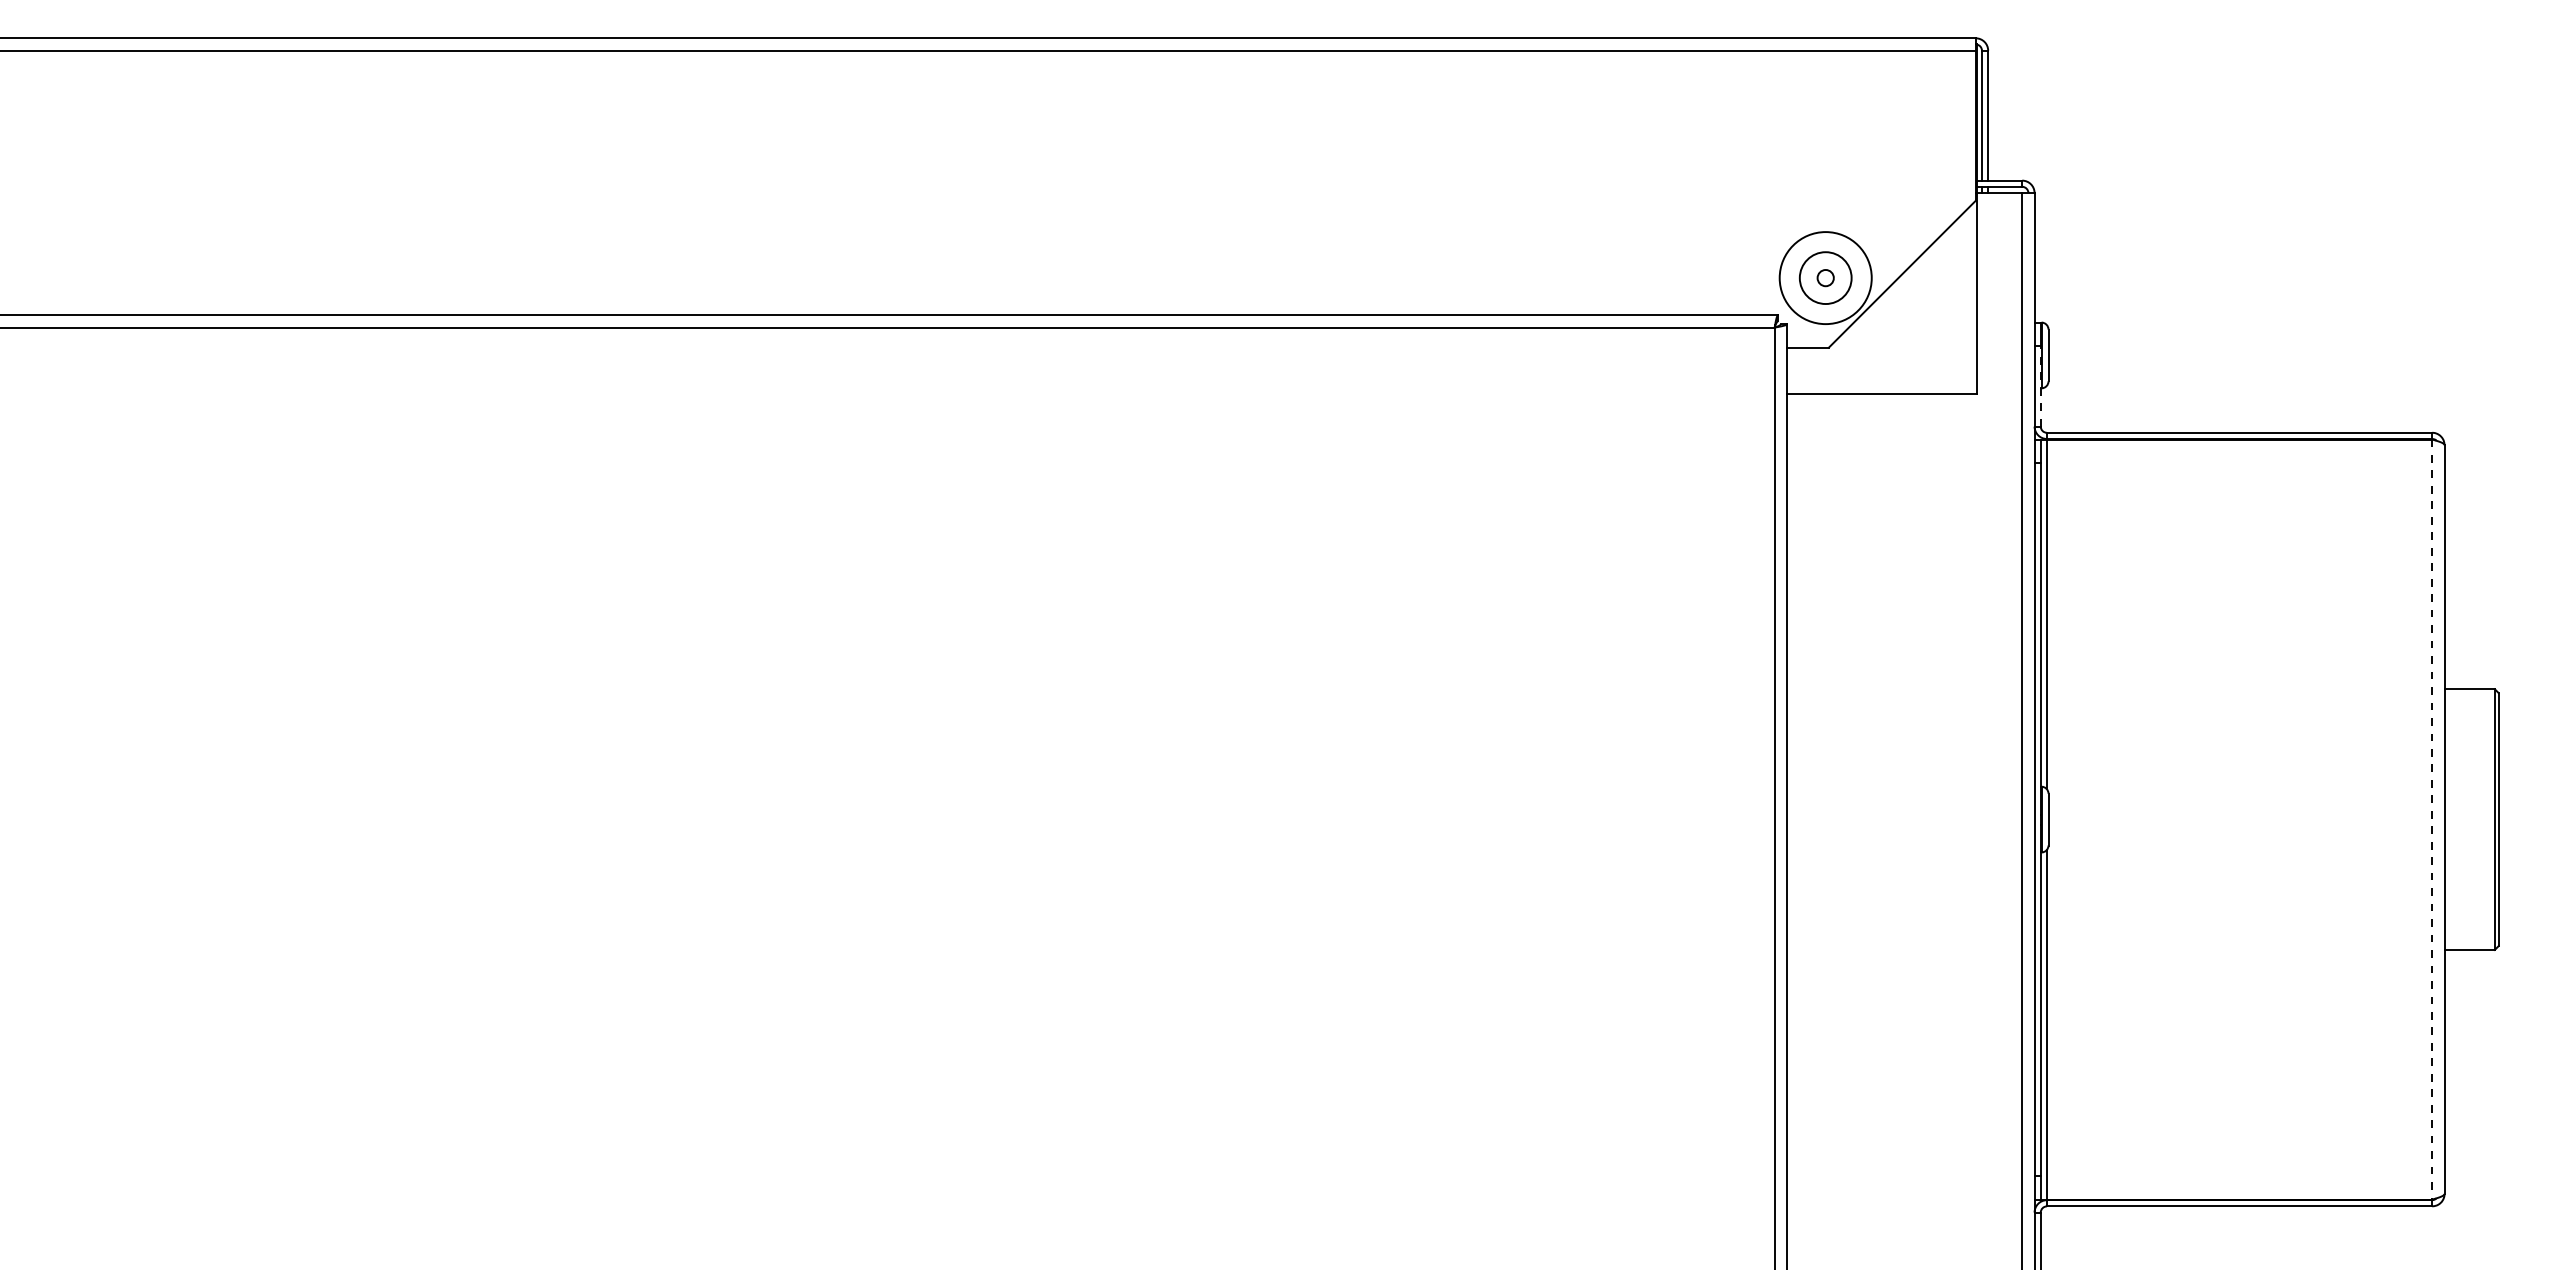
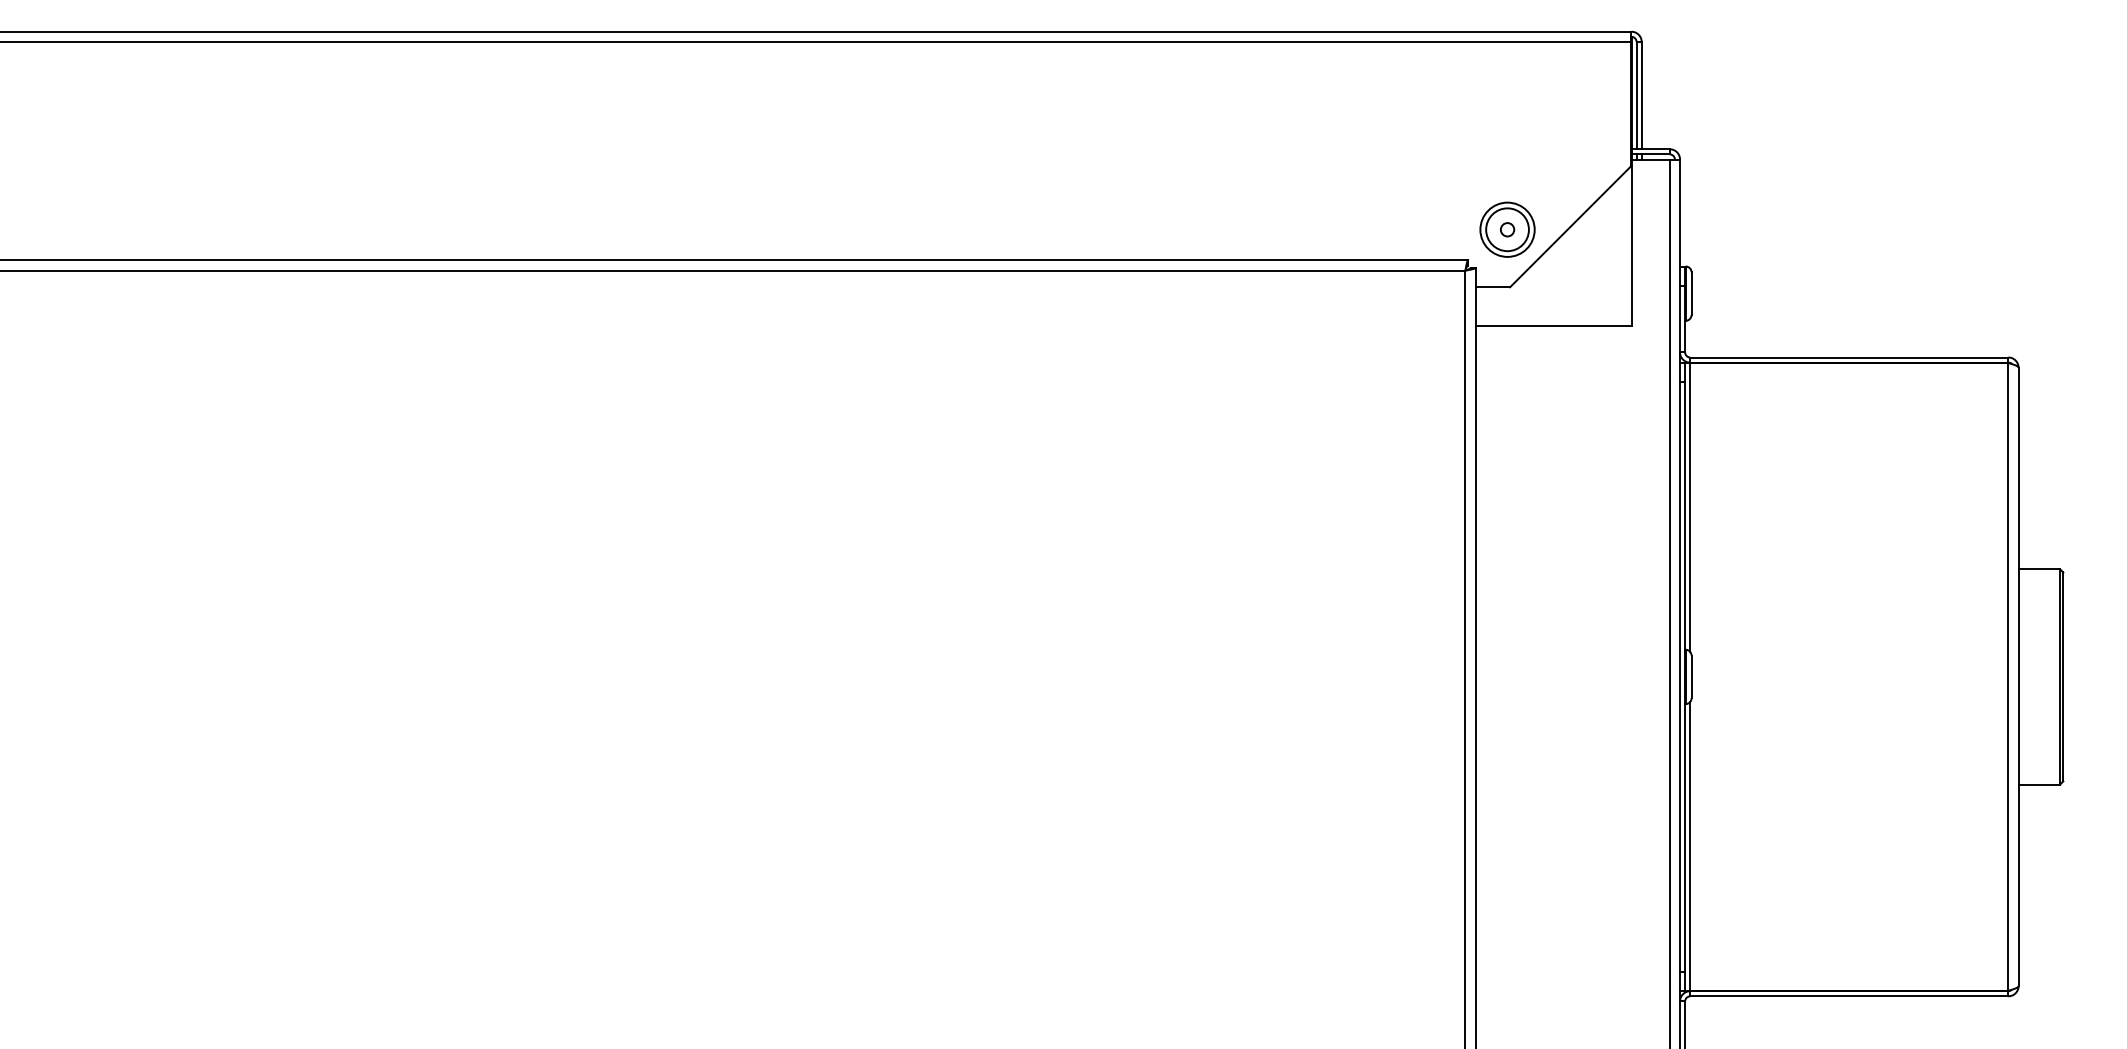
circle: (1825, 277) -> (1507, 229), size x0.71
line: (2040, 385) -> (1684, 318), dashed -> solid
line: (2432, 820) -> (2008, 677), dashed -> solid

